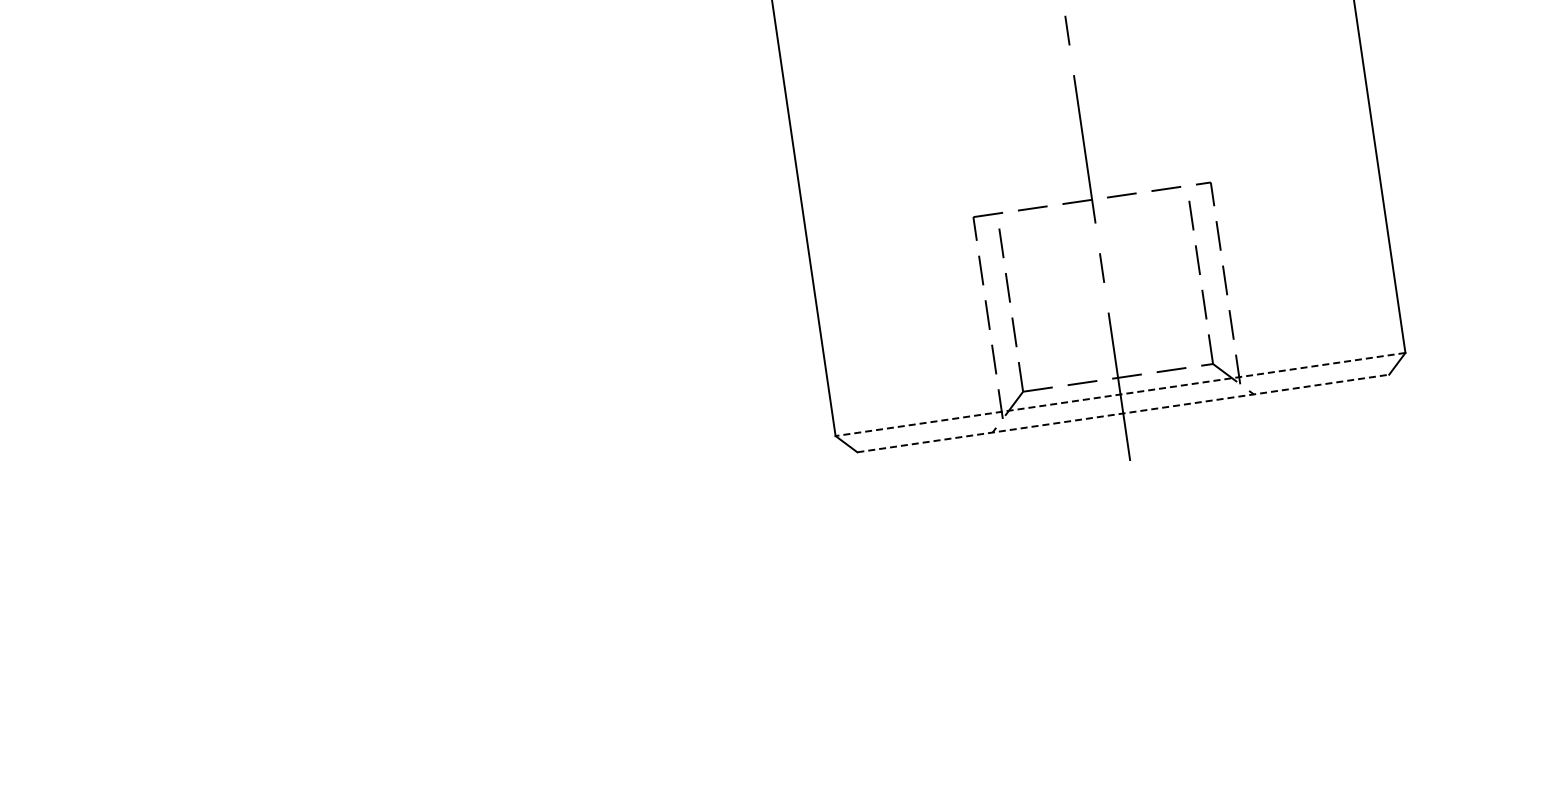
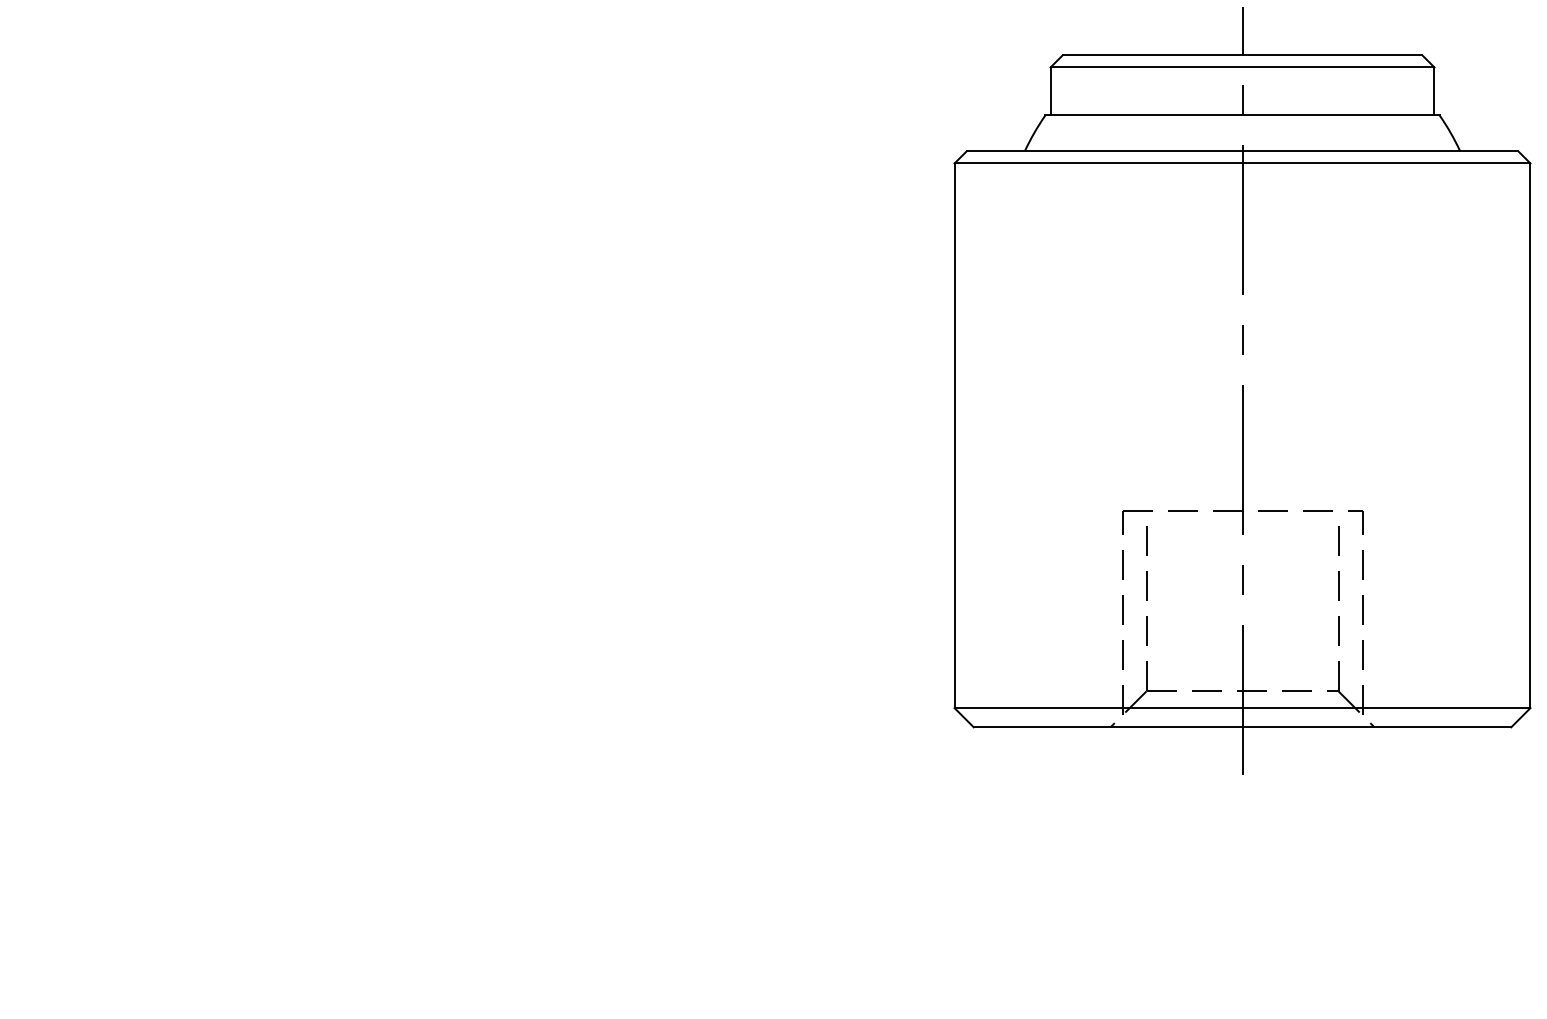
line: (1120, 394) -> (1242, 708), dashed -> solid
line: (1123, 413) -> (1242, 727), dashed -> solid

